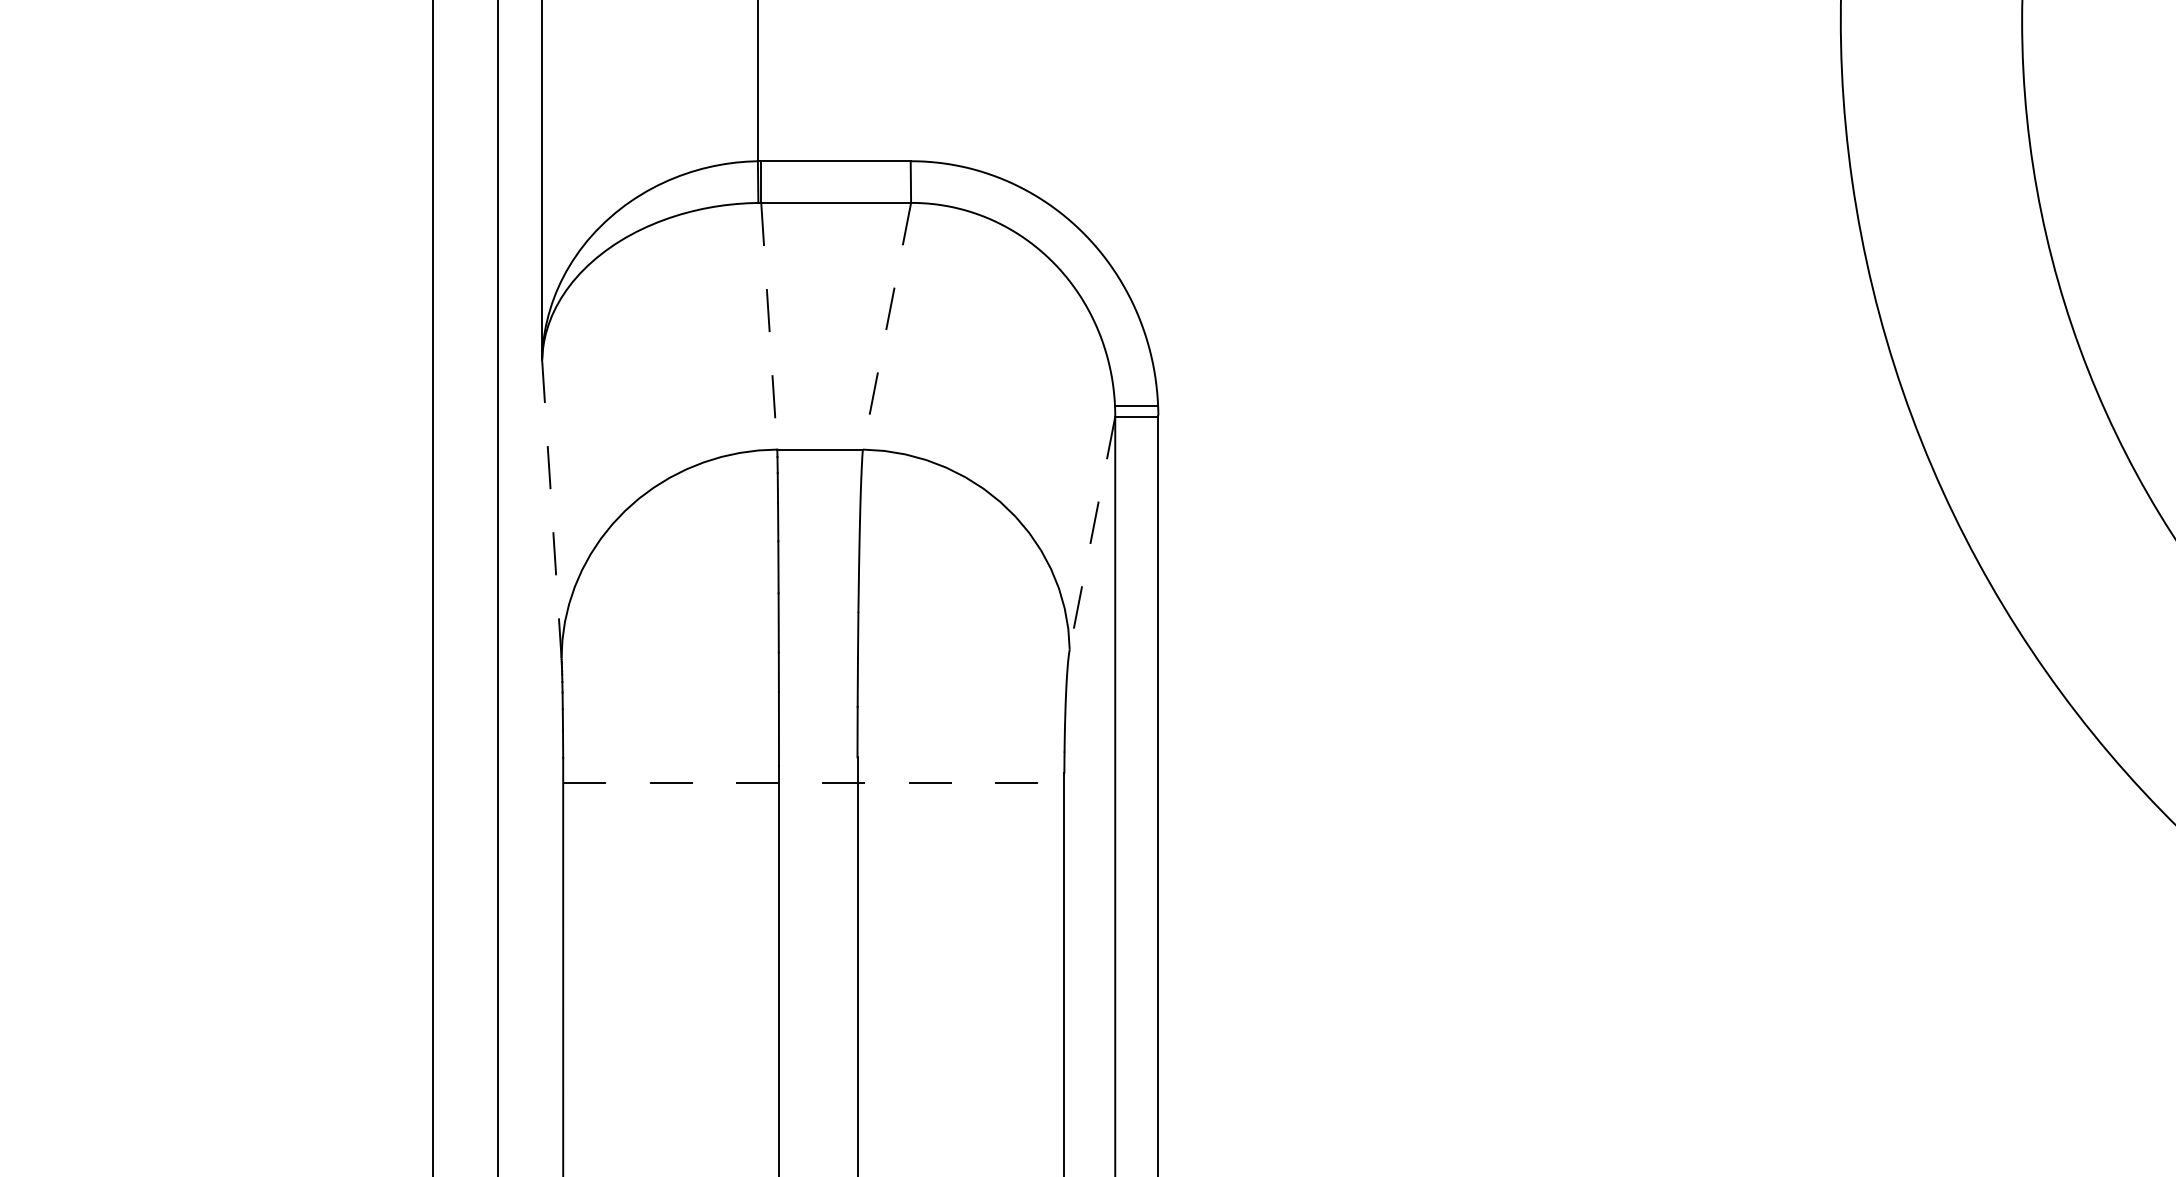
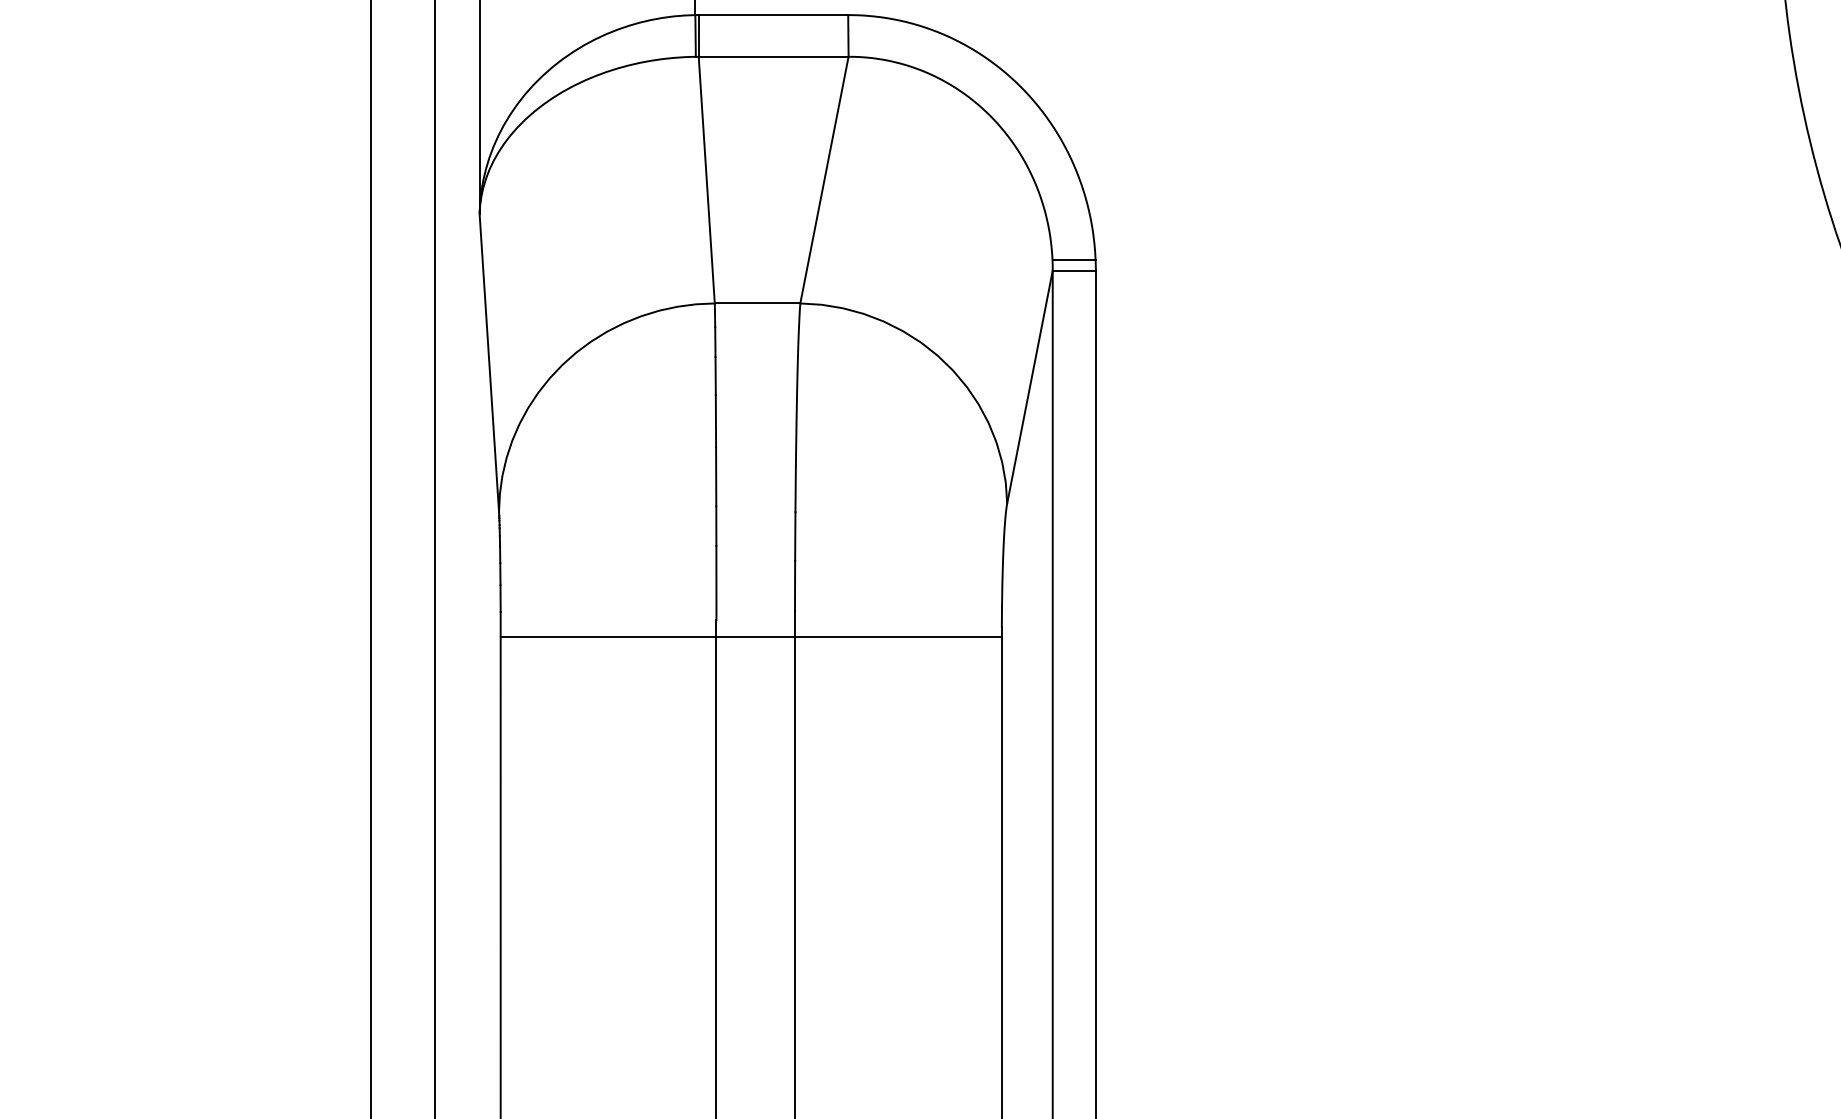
line: (769, 326) -> (706, 180), dashed -> solid
line: (886, 326) -> (823, 180), dashed -> solid
line: (551, 510) -> (488, 364), dashed -> solid
line: (1092, 533) -> (1029, 387), dashed -> solid
line: (813, 783) -> (750, 637), dashed -> solid

